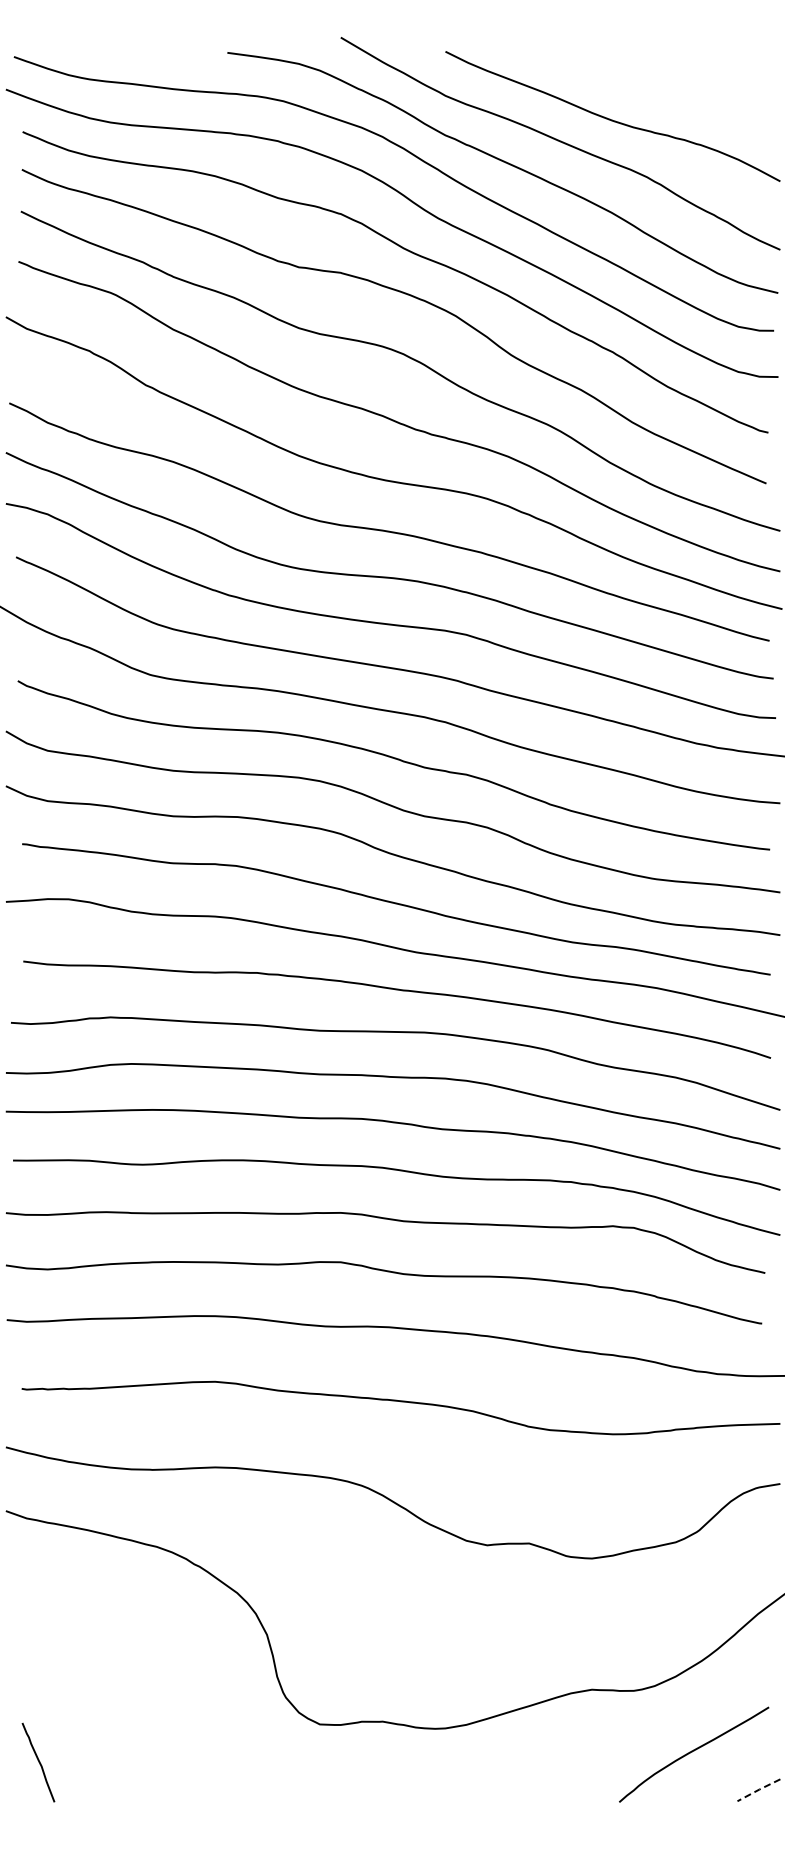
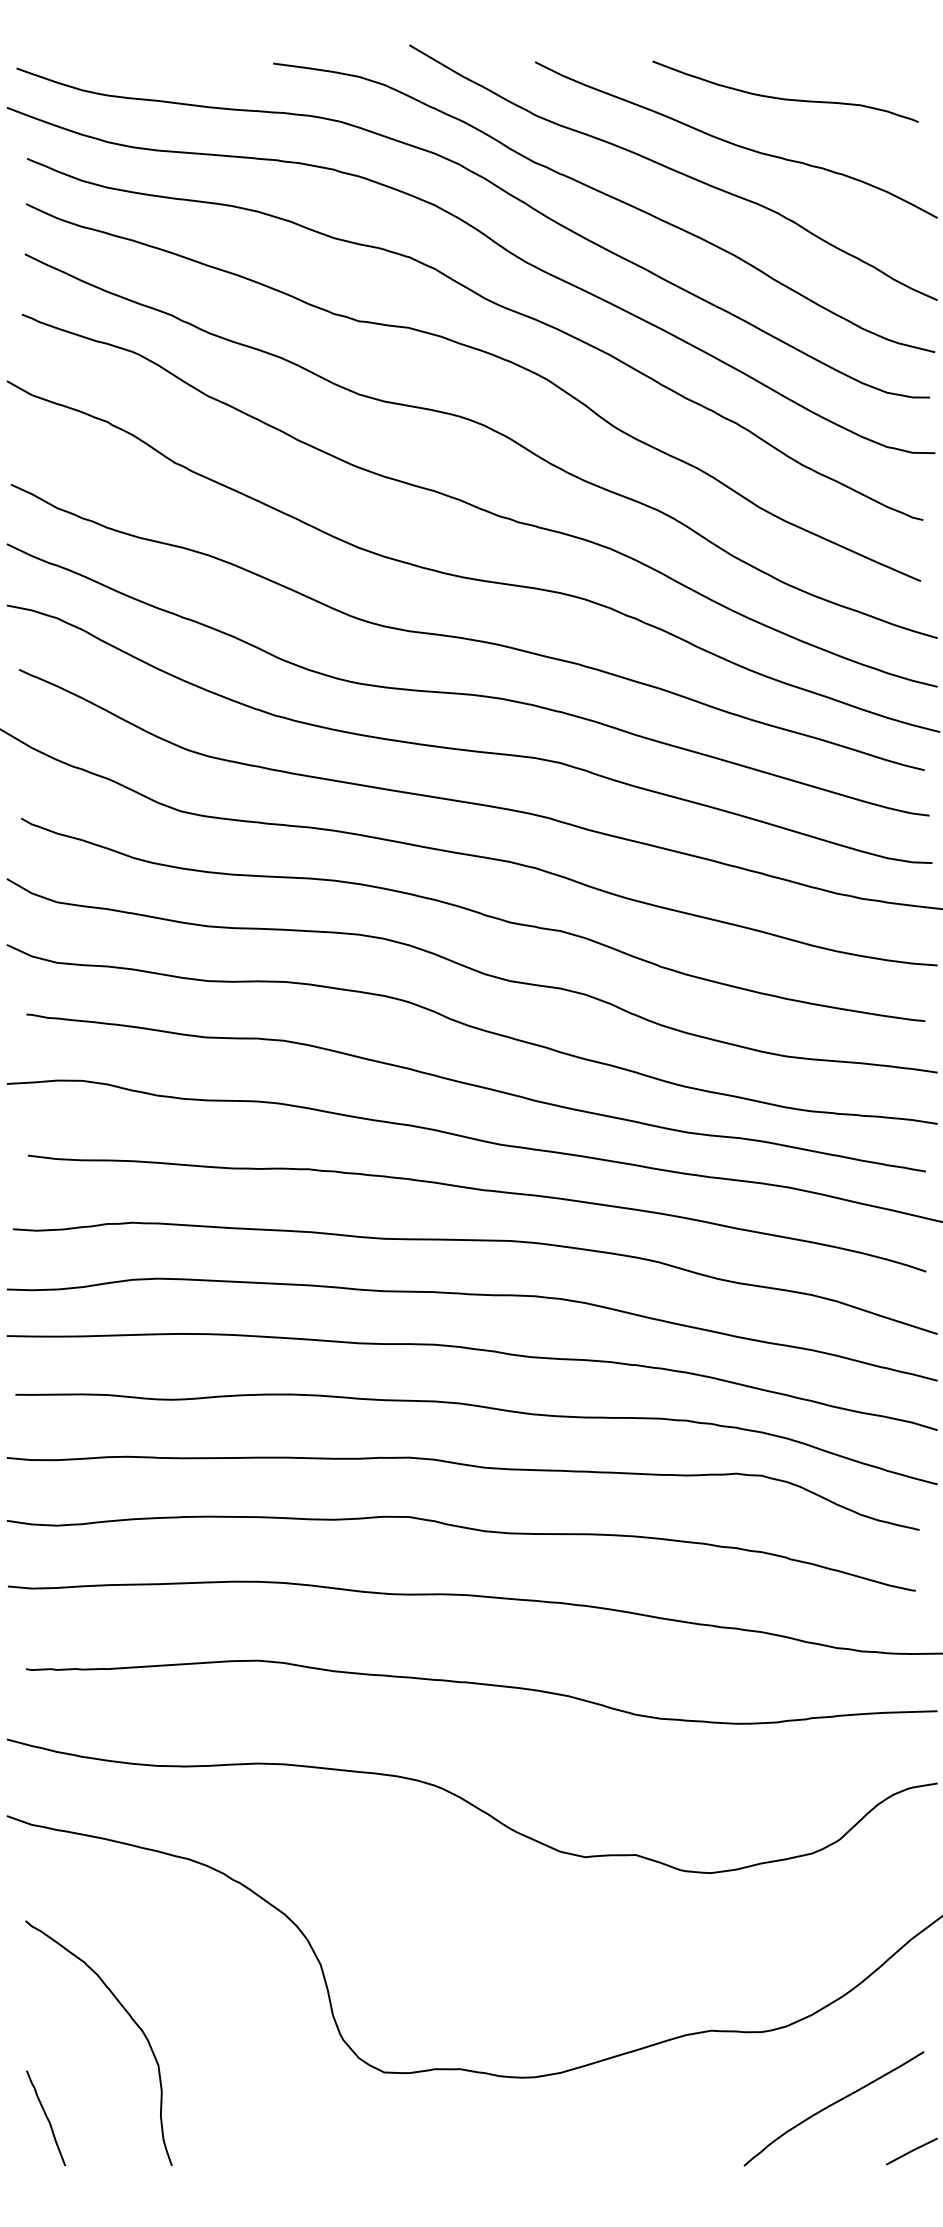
curve: (653, 81) -> (785, 97), added
curve: (108, 1679) -> (130, 2018), added
line: (759, 1789) -> (912, 2150), dashed -> solid

